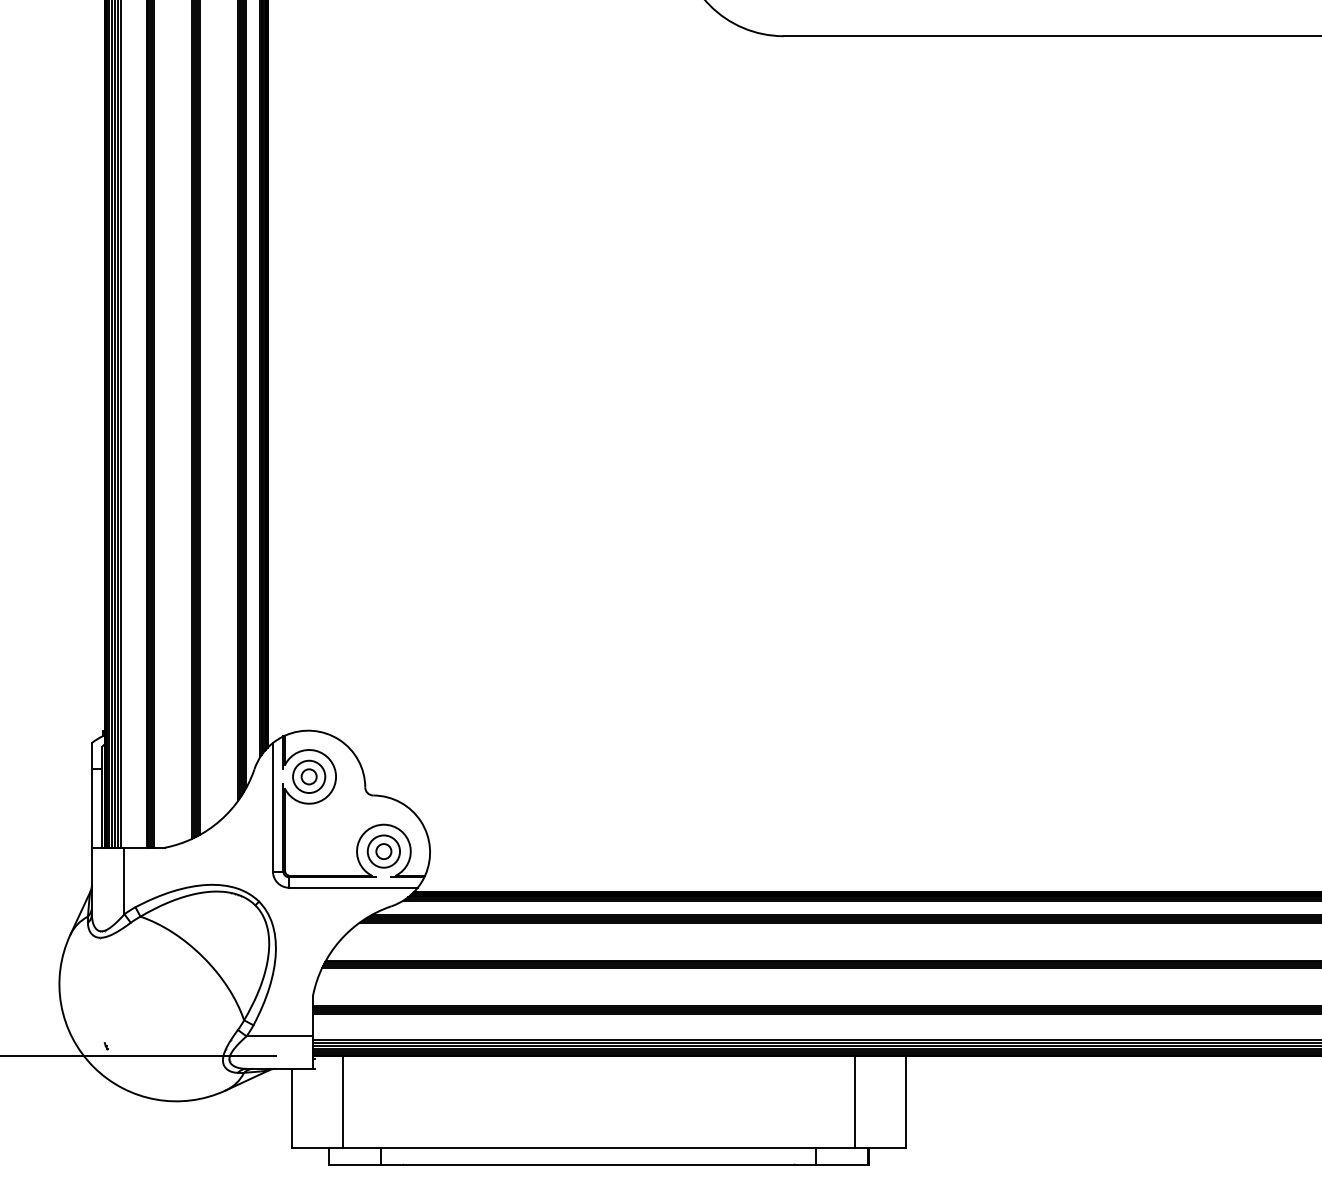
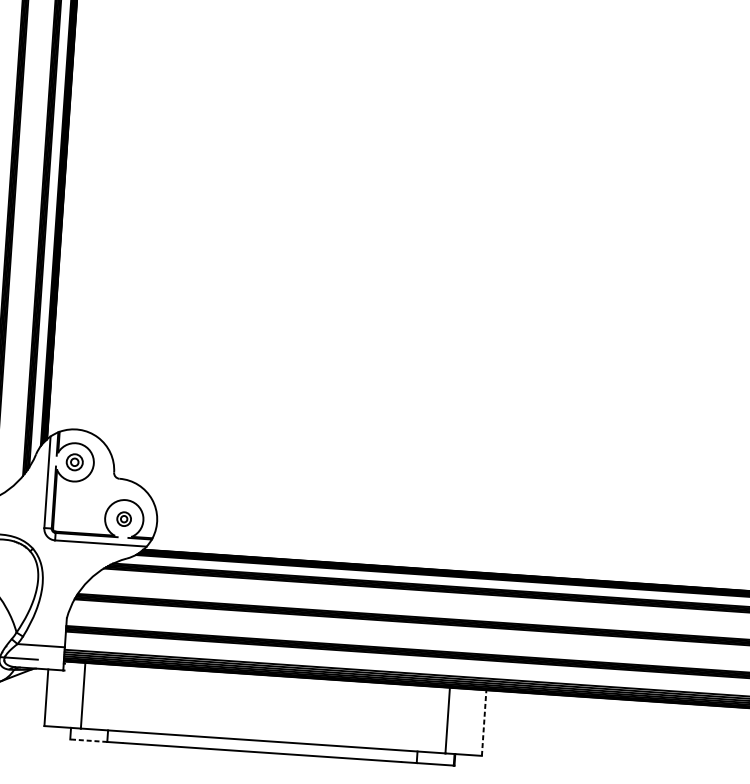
part: (309, 776) -> (74, 462), size x0.7
part: (383, 851) -> (124, 519), size x0.6
line: (906, 1101) -> (484, 722), solid -> dashed
line: (354, 1164) -> (88, 740), solid -> dashed

